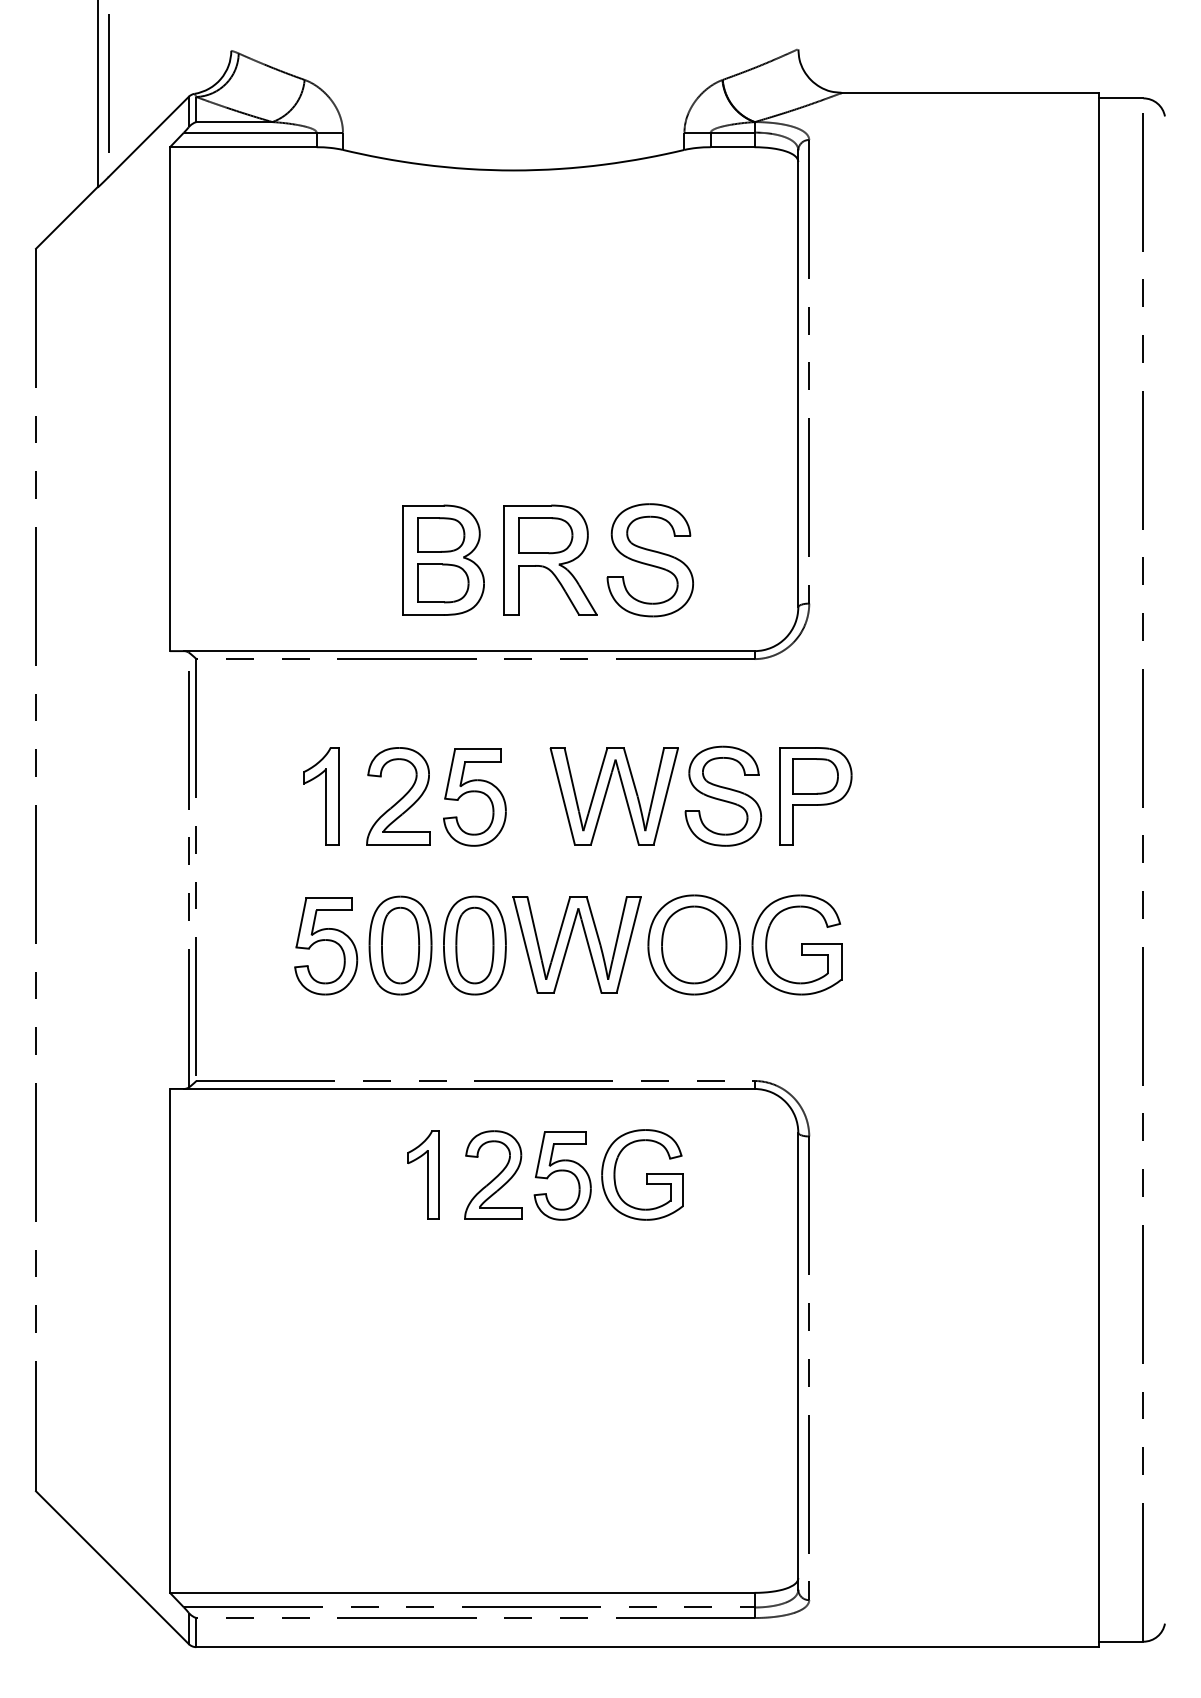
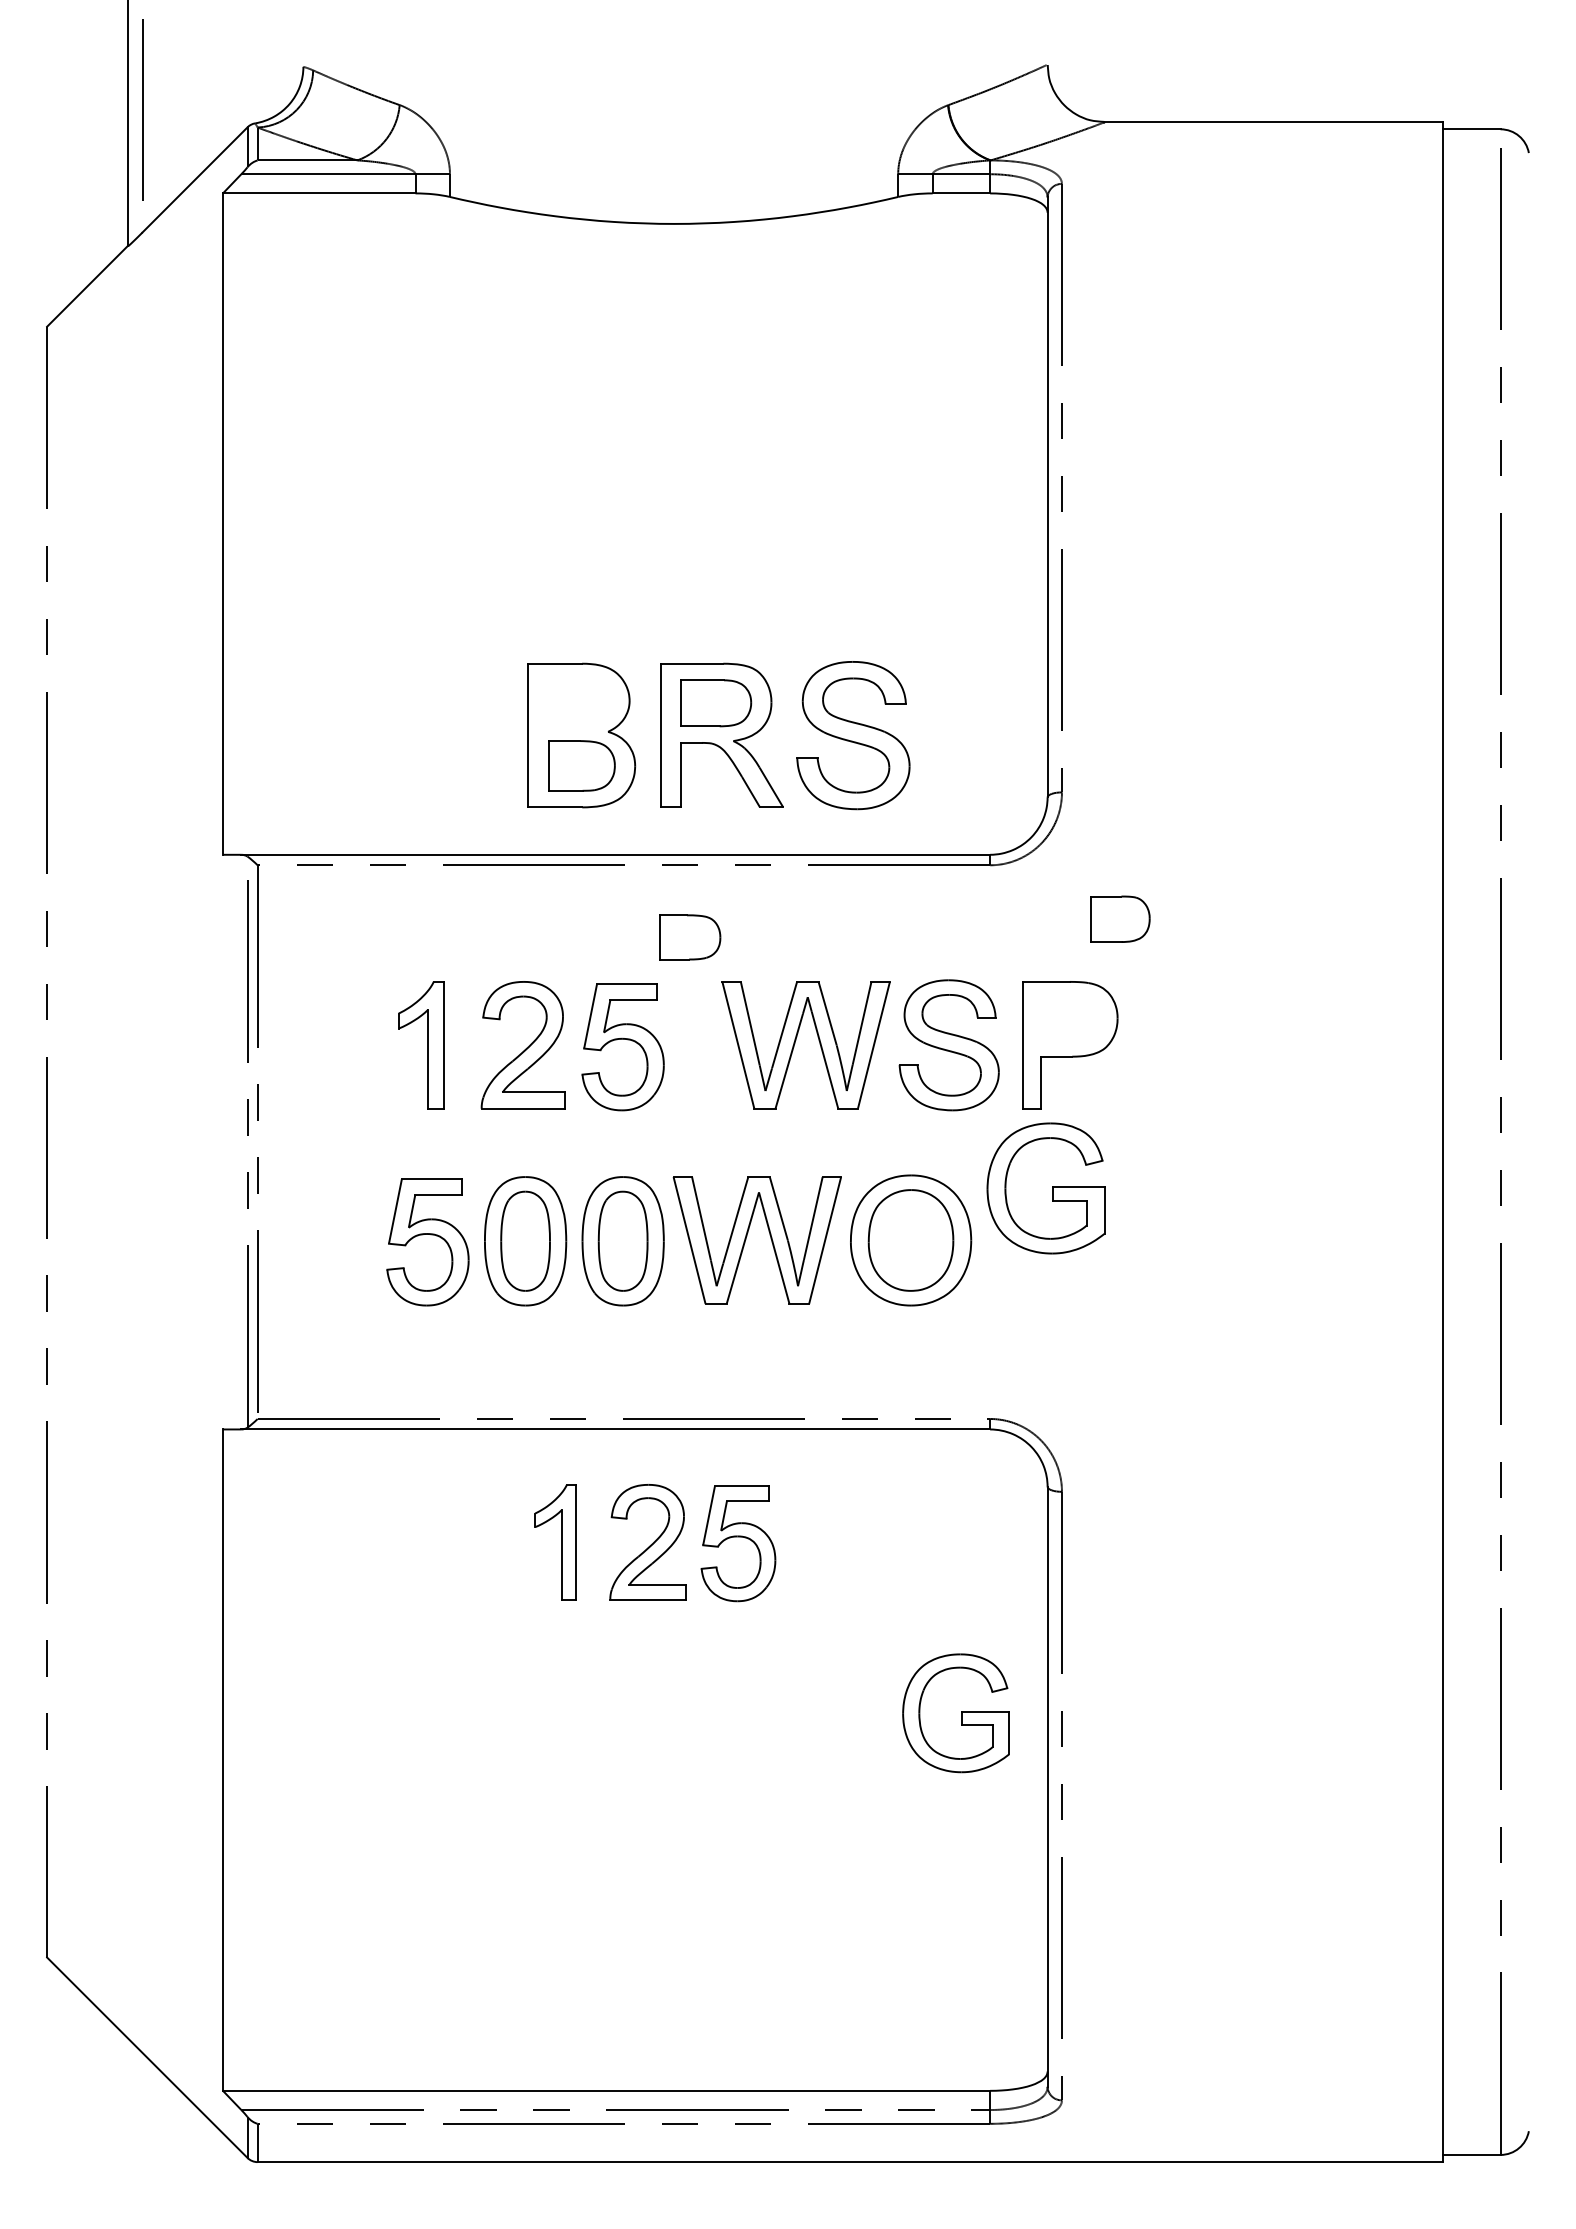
part: (441, 535) -> (690, 937), moved
part: (815, 775) -> (1120, 918), moved
part: (802, 944) -> (1052, 1188), moved
part: (642, 1175) -> (955, 1713), moved

